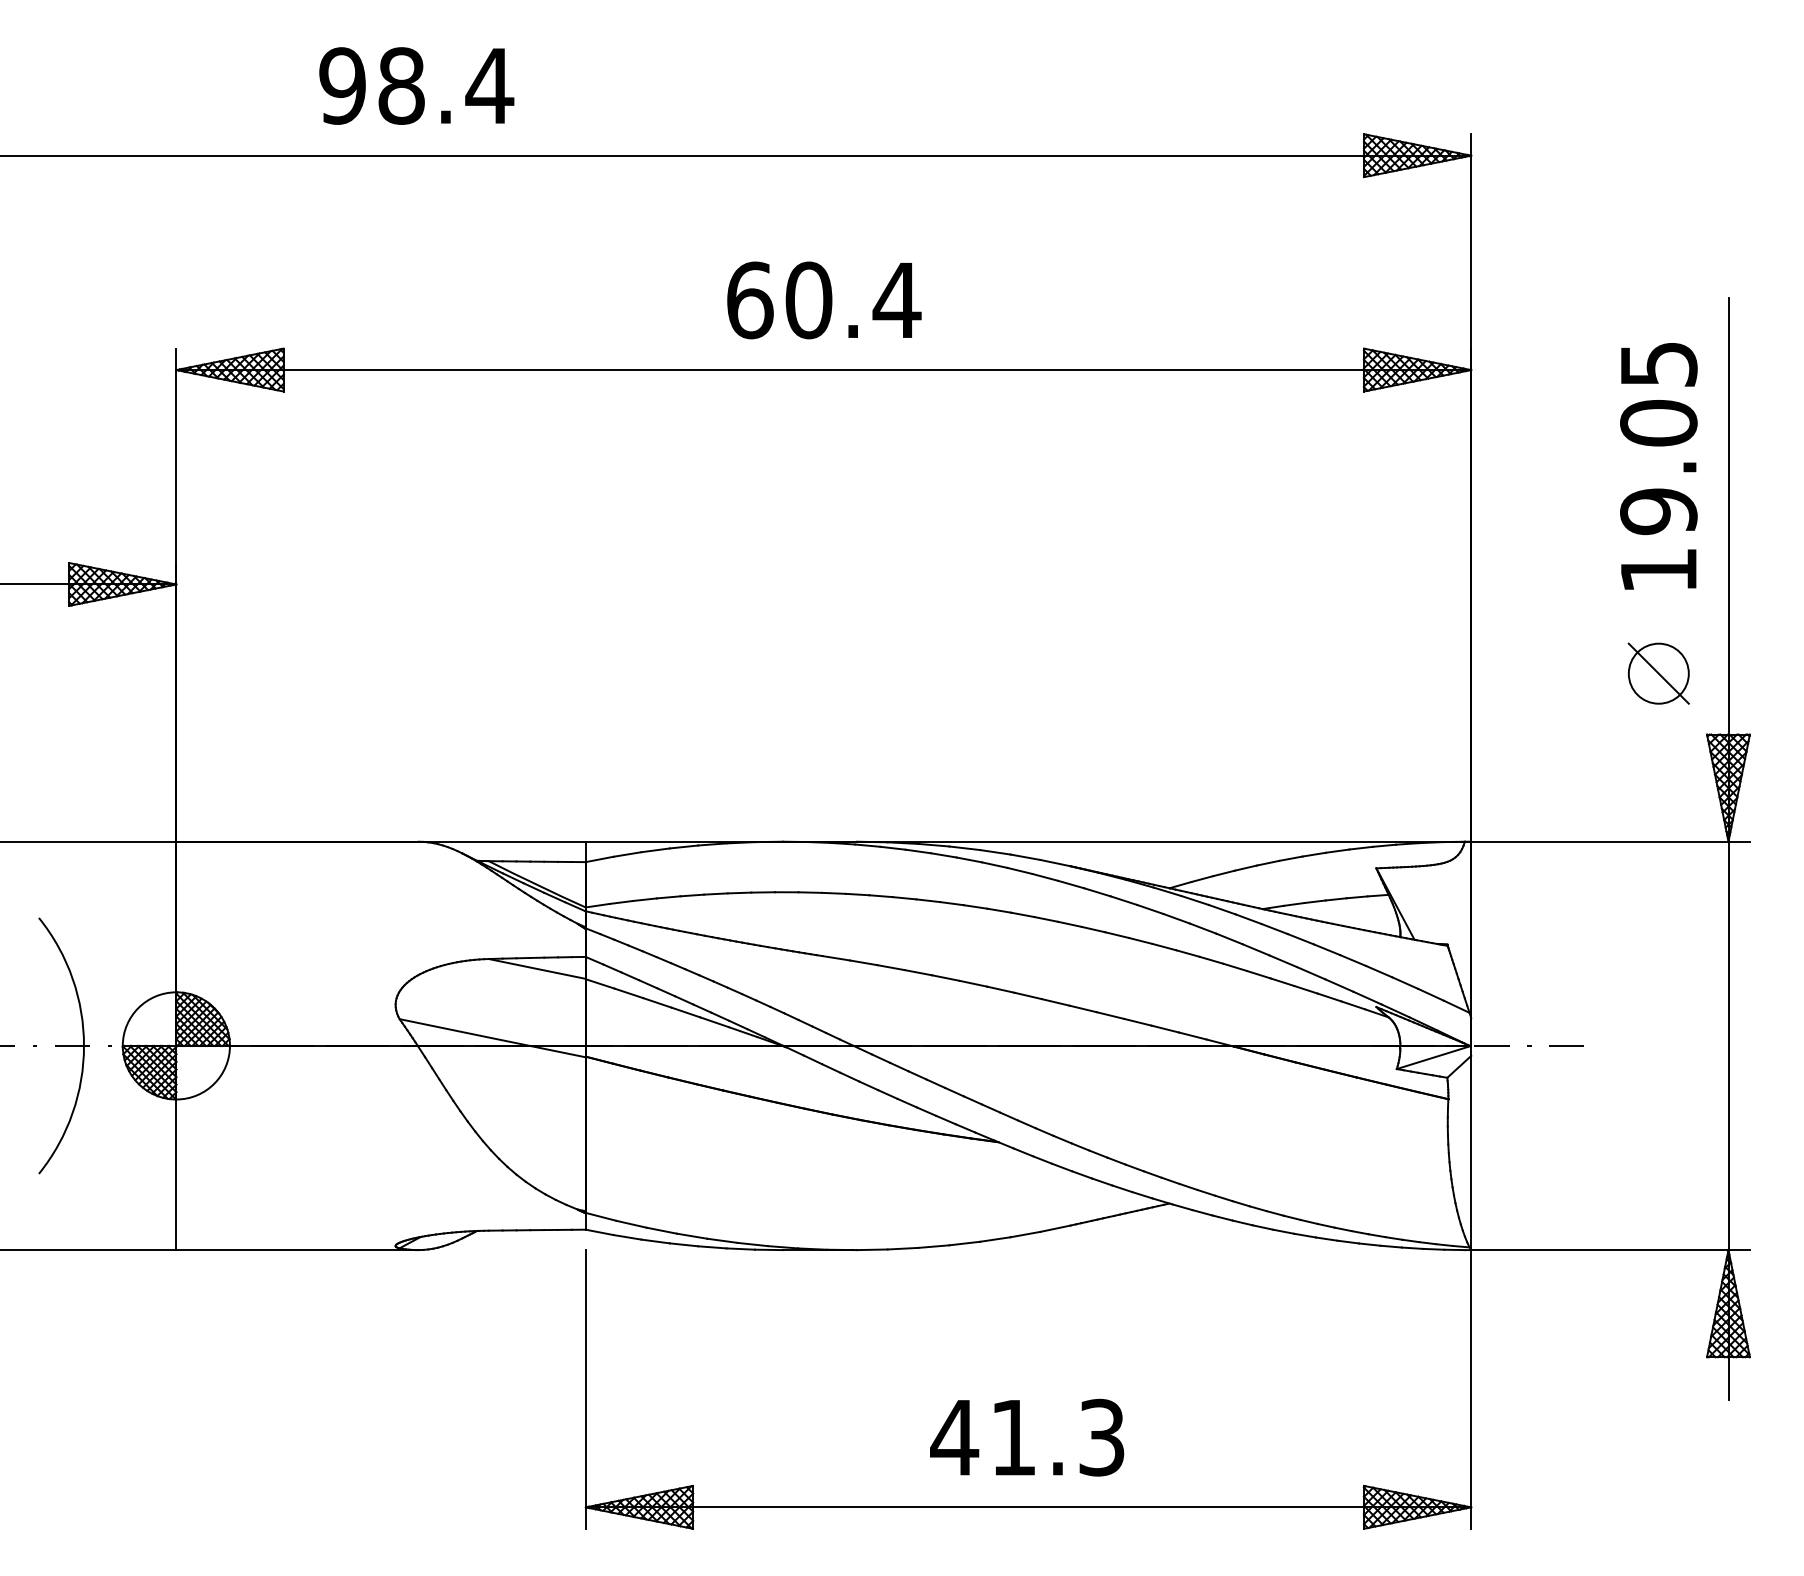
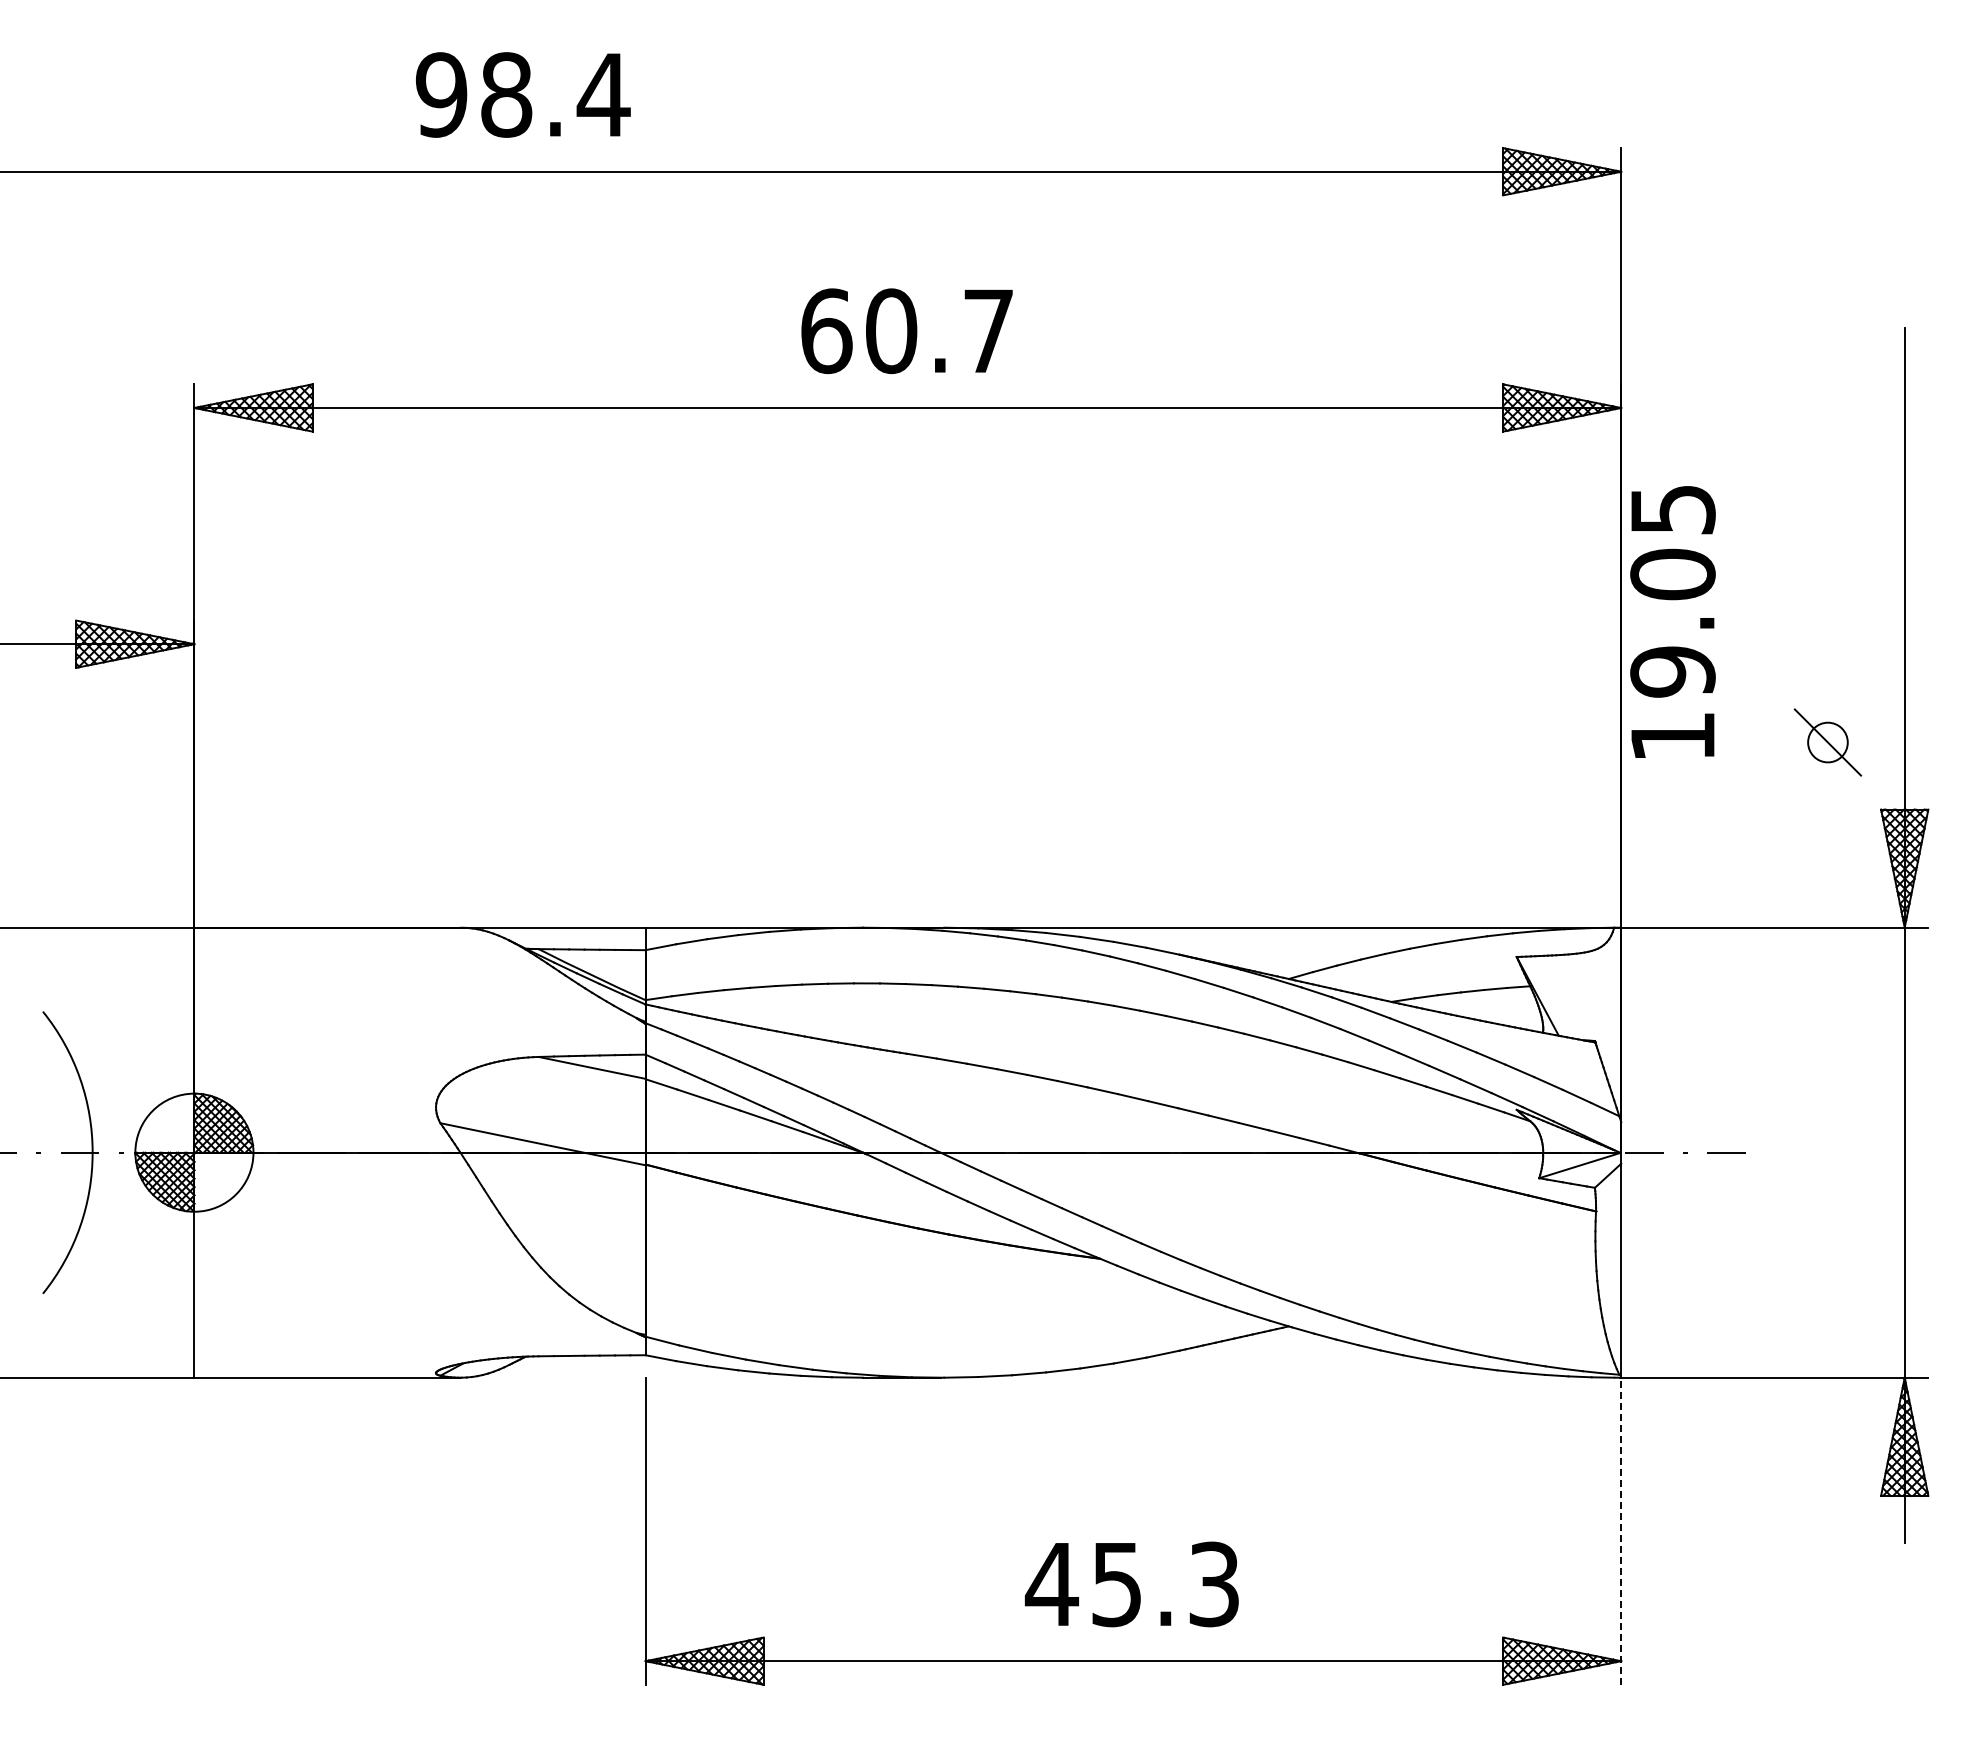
text: (416, 85) -> (523, 94), moved
text: (897, 299) -> (988, 330), 60.4 -> 60.7
text: (1658, 465) -> (1672, 621), moved
circle: (1658, 673) -> (1827, 742), size x0.6
line: (1471, 1389) -> (1621, 1531), solid -> dashed
text: (1013, 1438) -> (1116, 1585), 41.3 -> 45.3

